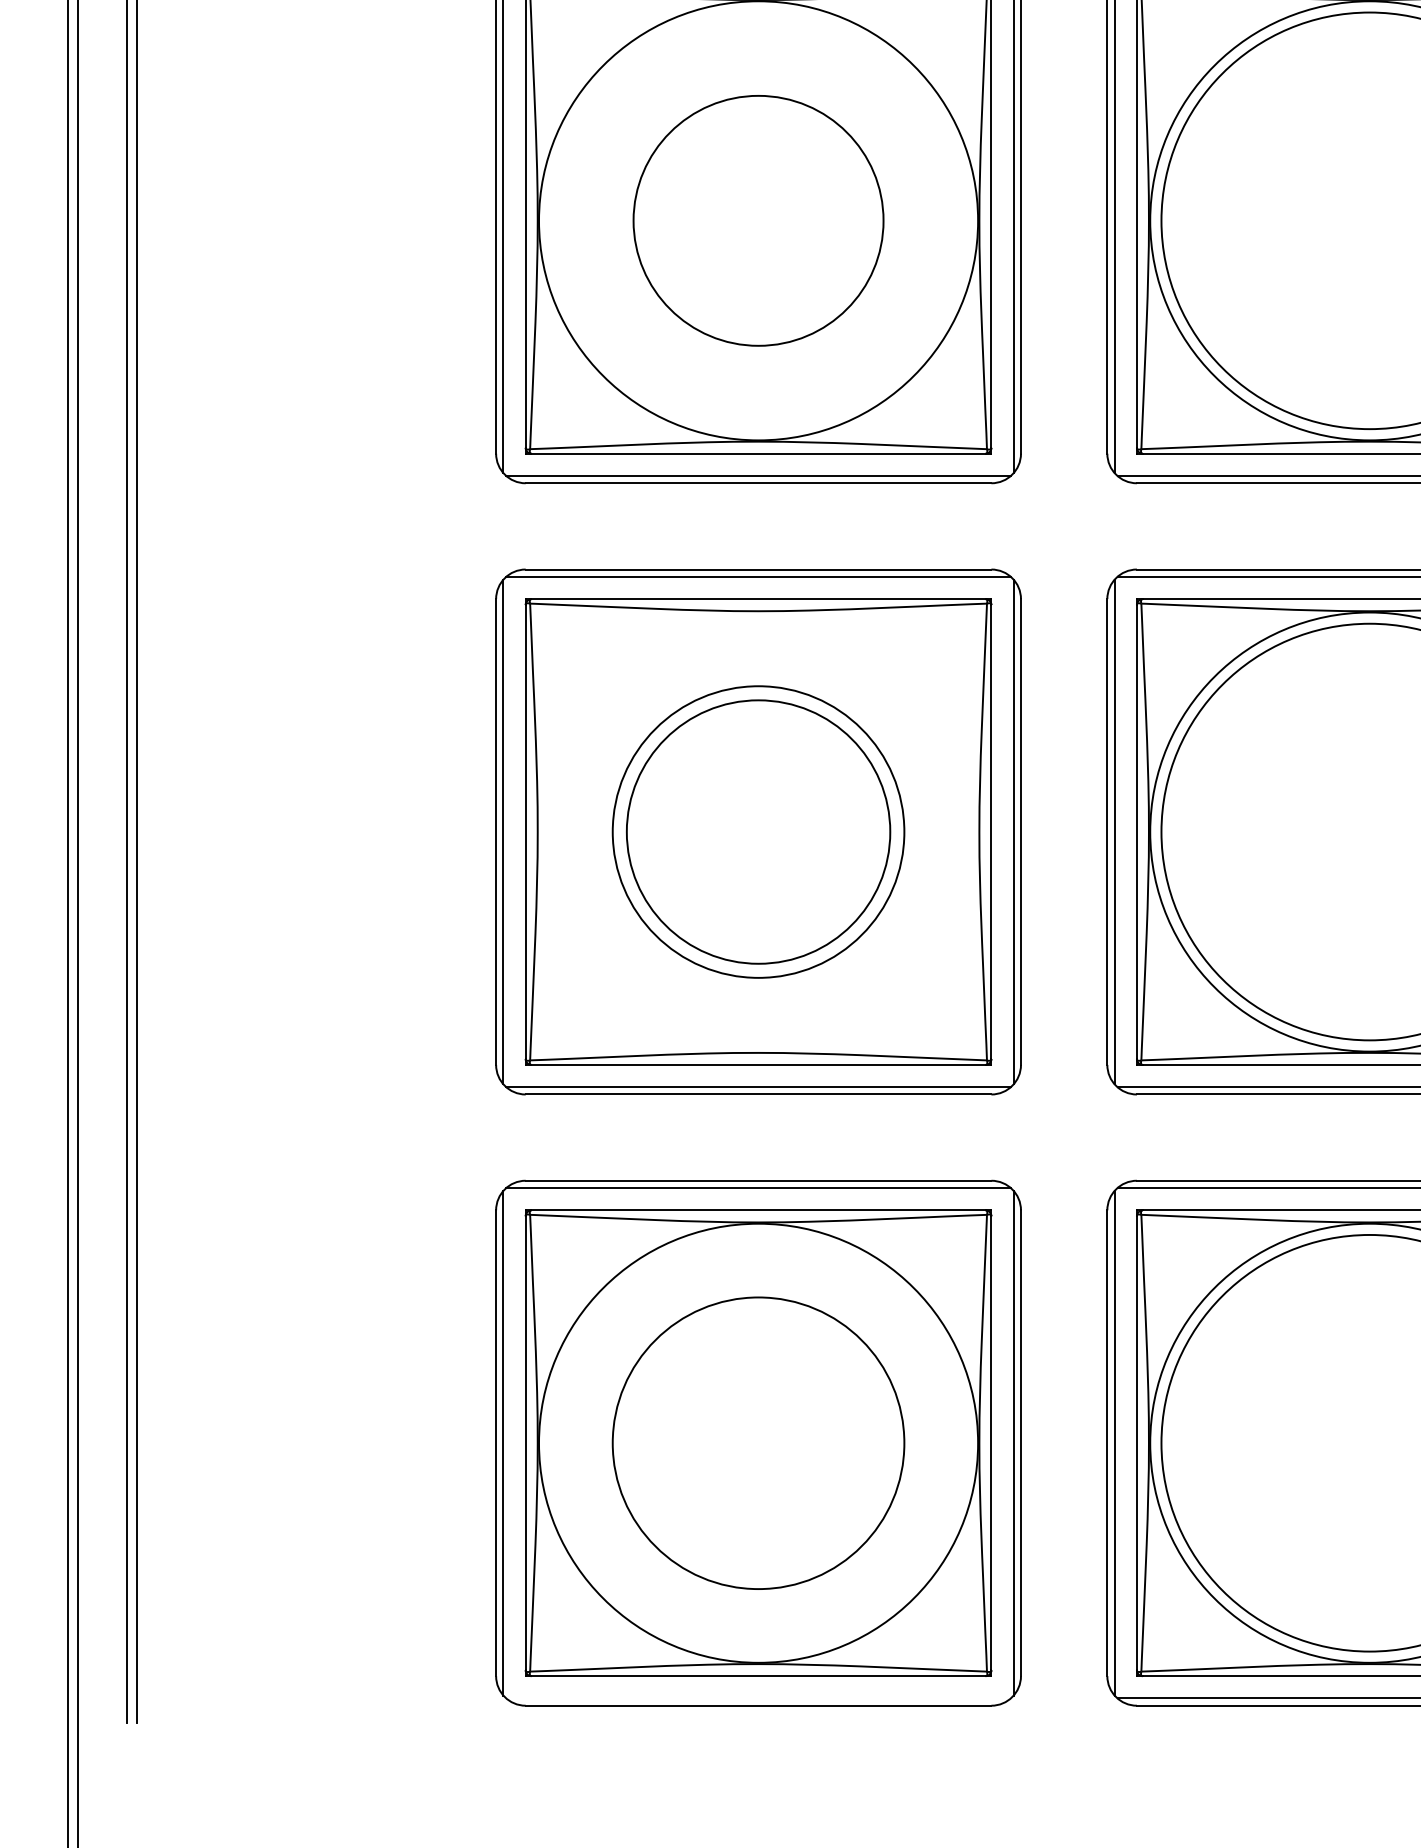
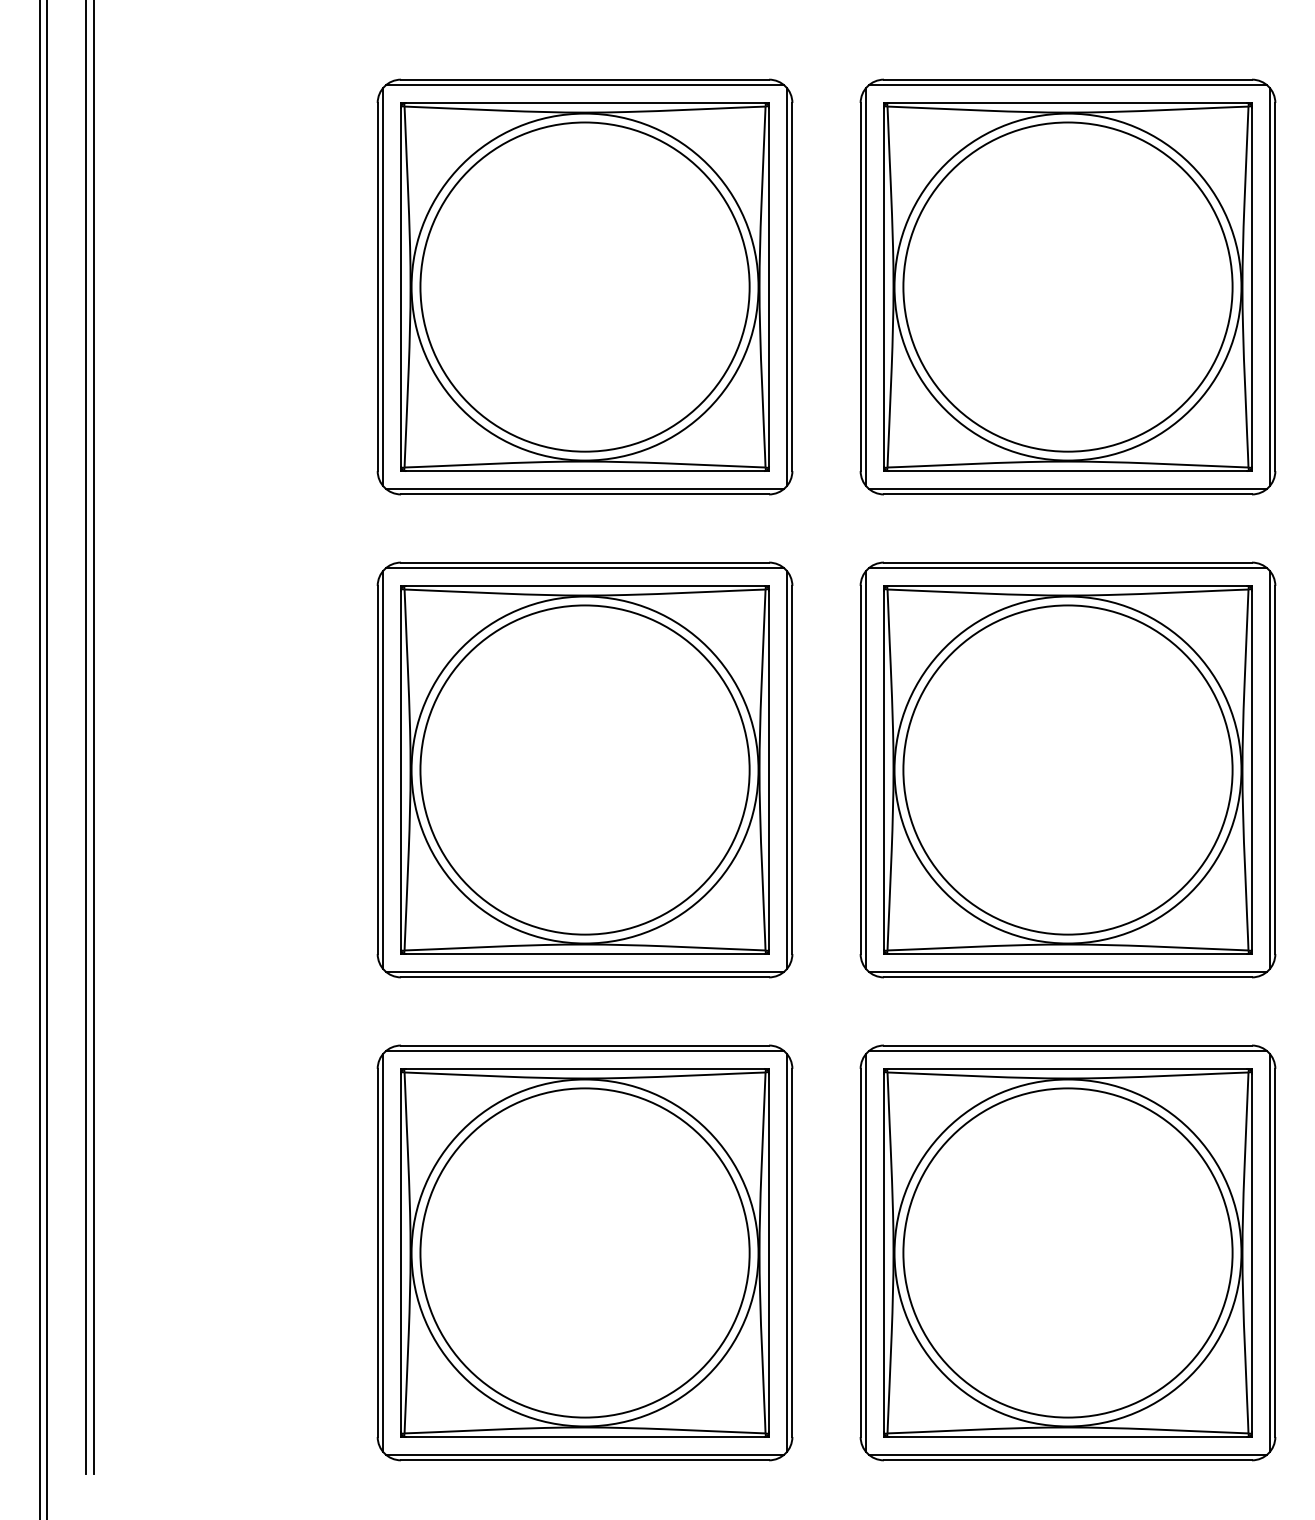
circle: (757, 220) -> (584, 286), size x1.67
circle: (757, 831) -> (584, 769), size x1.43
circle: (757, 831) -> (584, 769), size x1.67
circle: (757, 1442) -> (584, 1252), size x1.43
line: (757, 1698) -> (584, 1454), added

